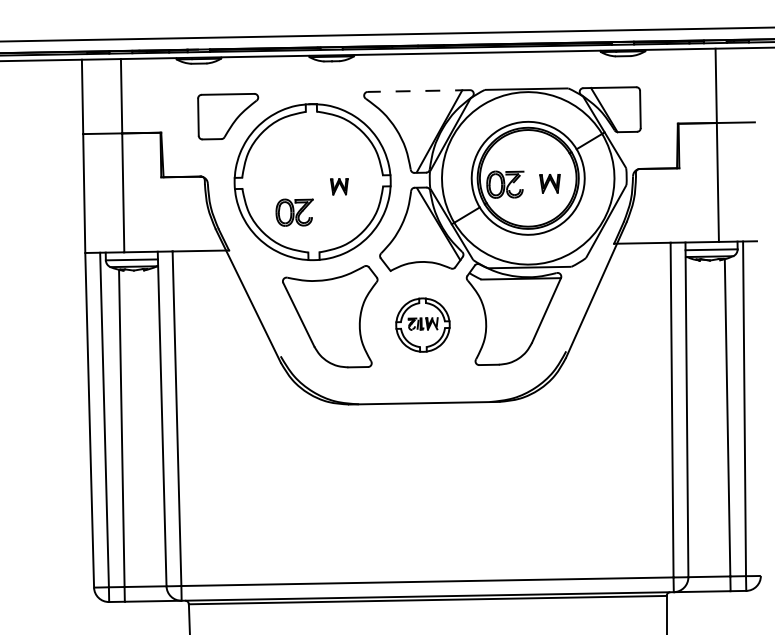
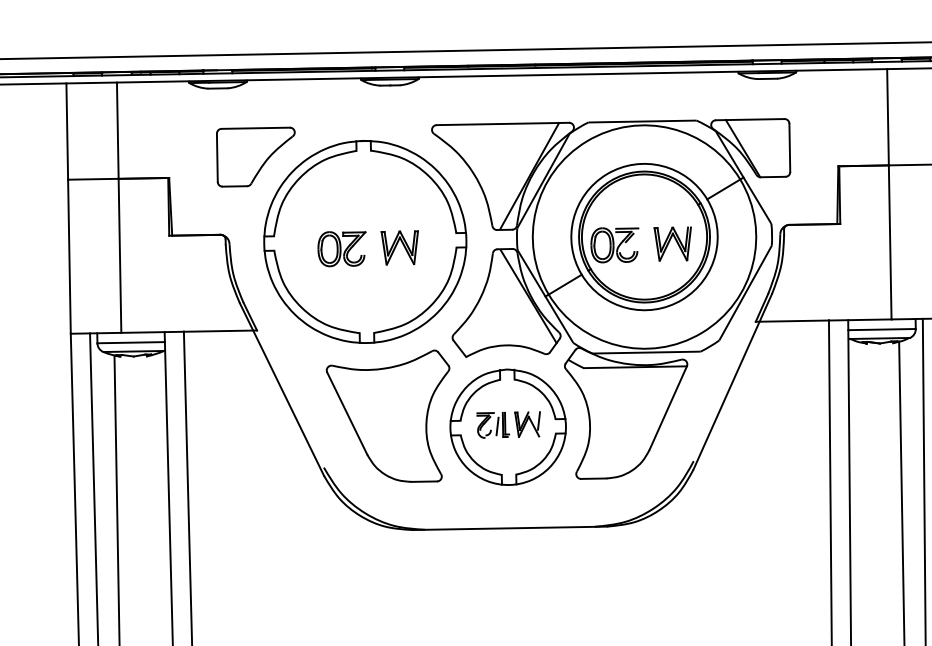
line: (418, 91) -> (502, 124), dashed -> solid
part: (549, 183) -> (672, 243), size x1.43
part: (339, 186) -> (400, 247), size x1.67
part: (294, 212) -> (341, 248), moved
part: (422, 324) -> (507, 426), size x1.67

